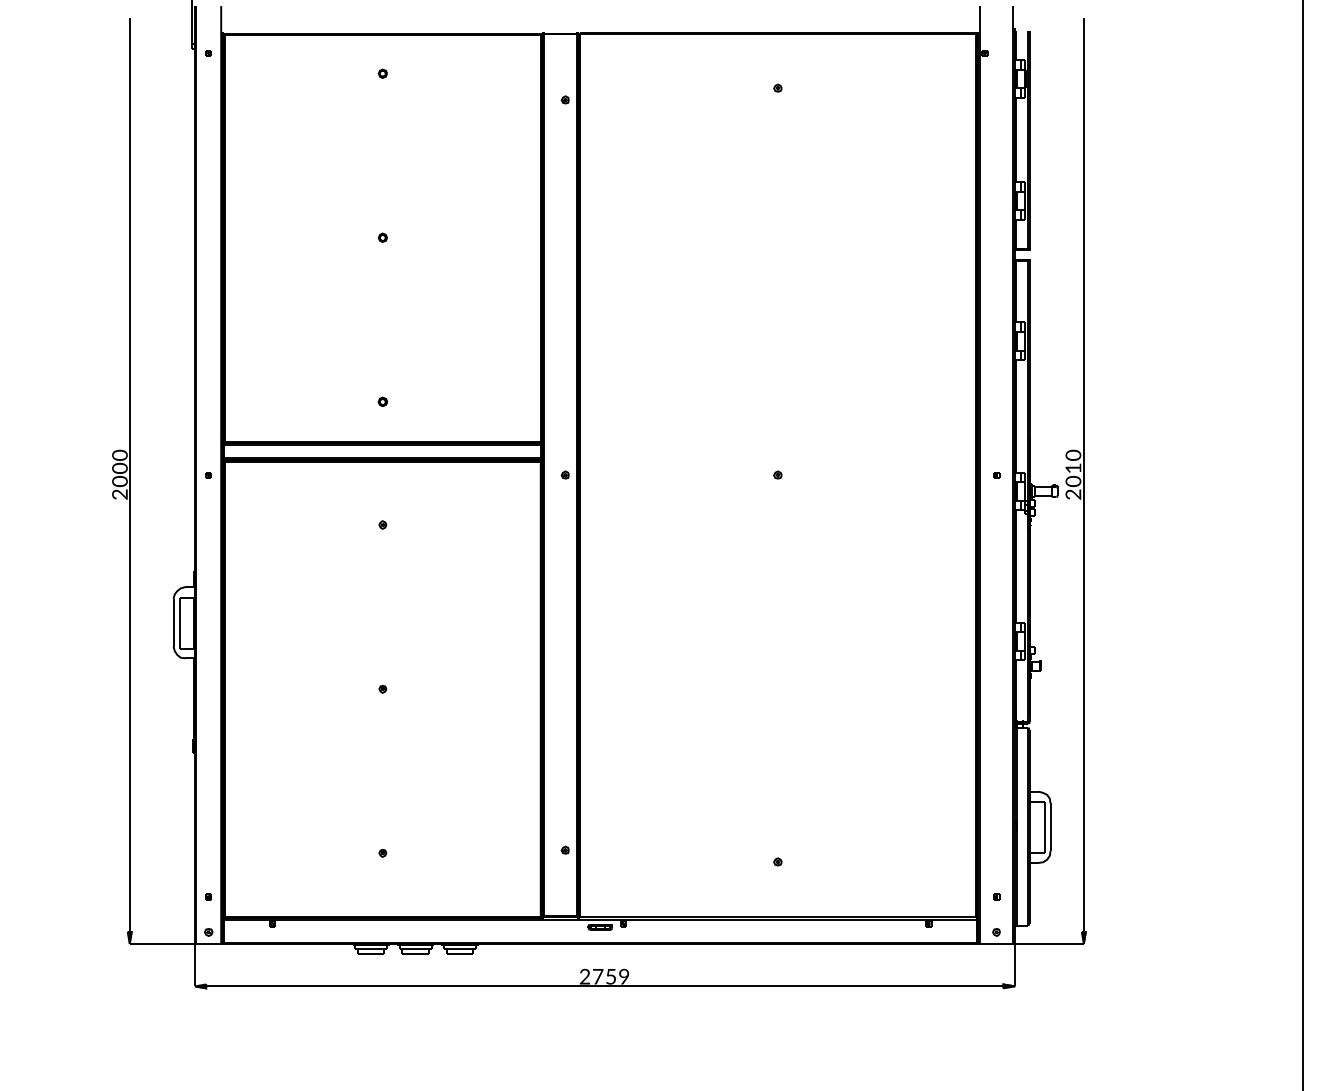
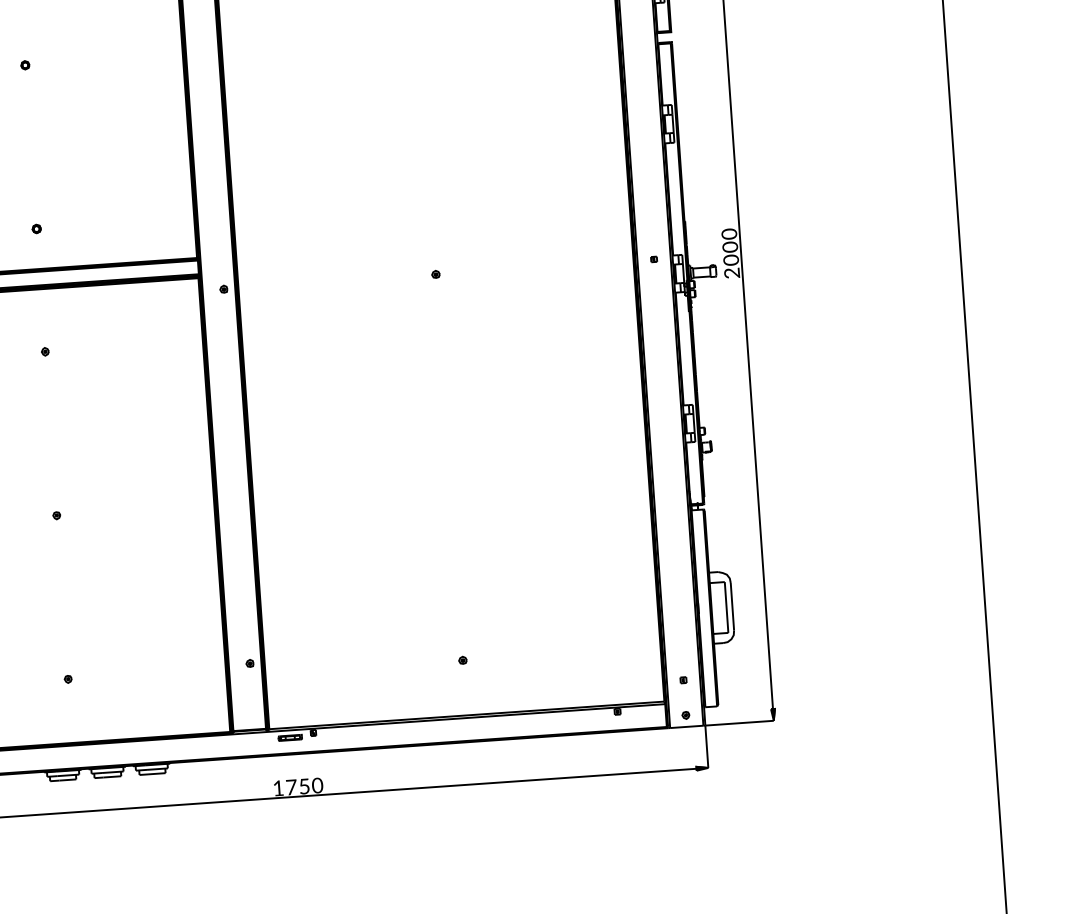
text: (1073, 467) -> (730, 246), 1 -> 0
text: (584, 976) -> (277, 788), 2 -> 1
text: (623, 977) -> (316, 786), 9 -> 0

